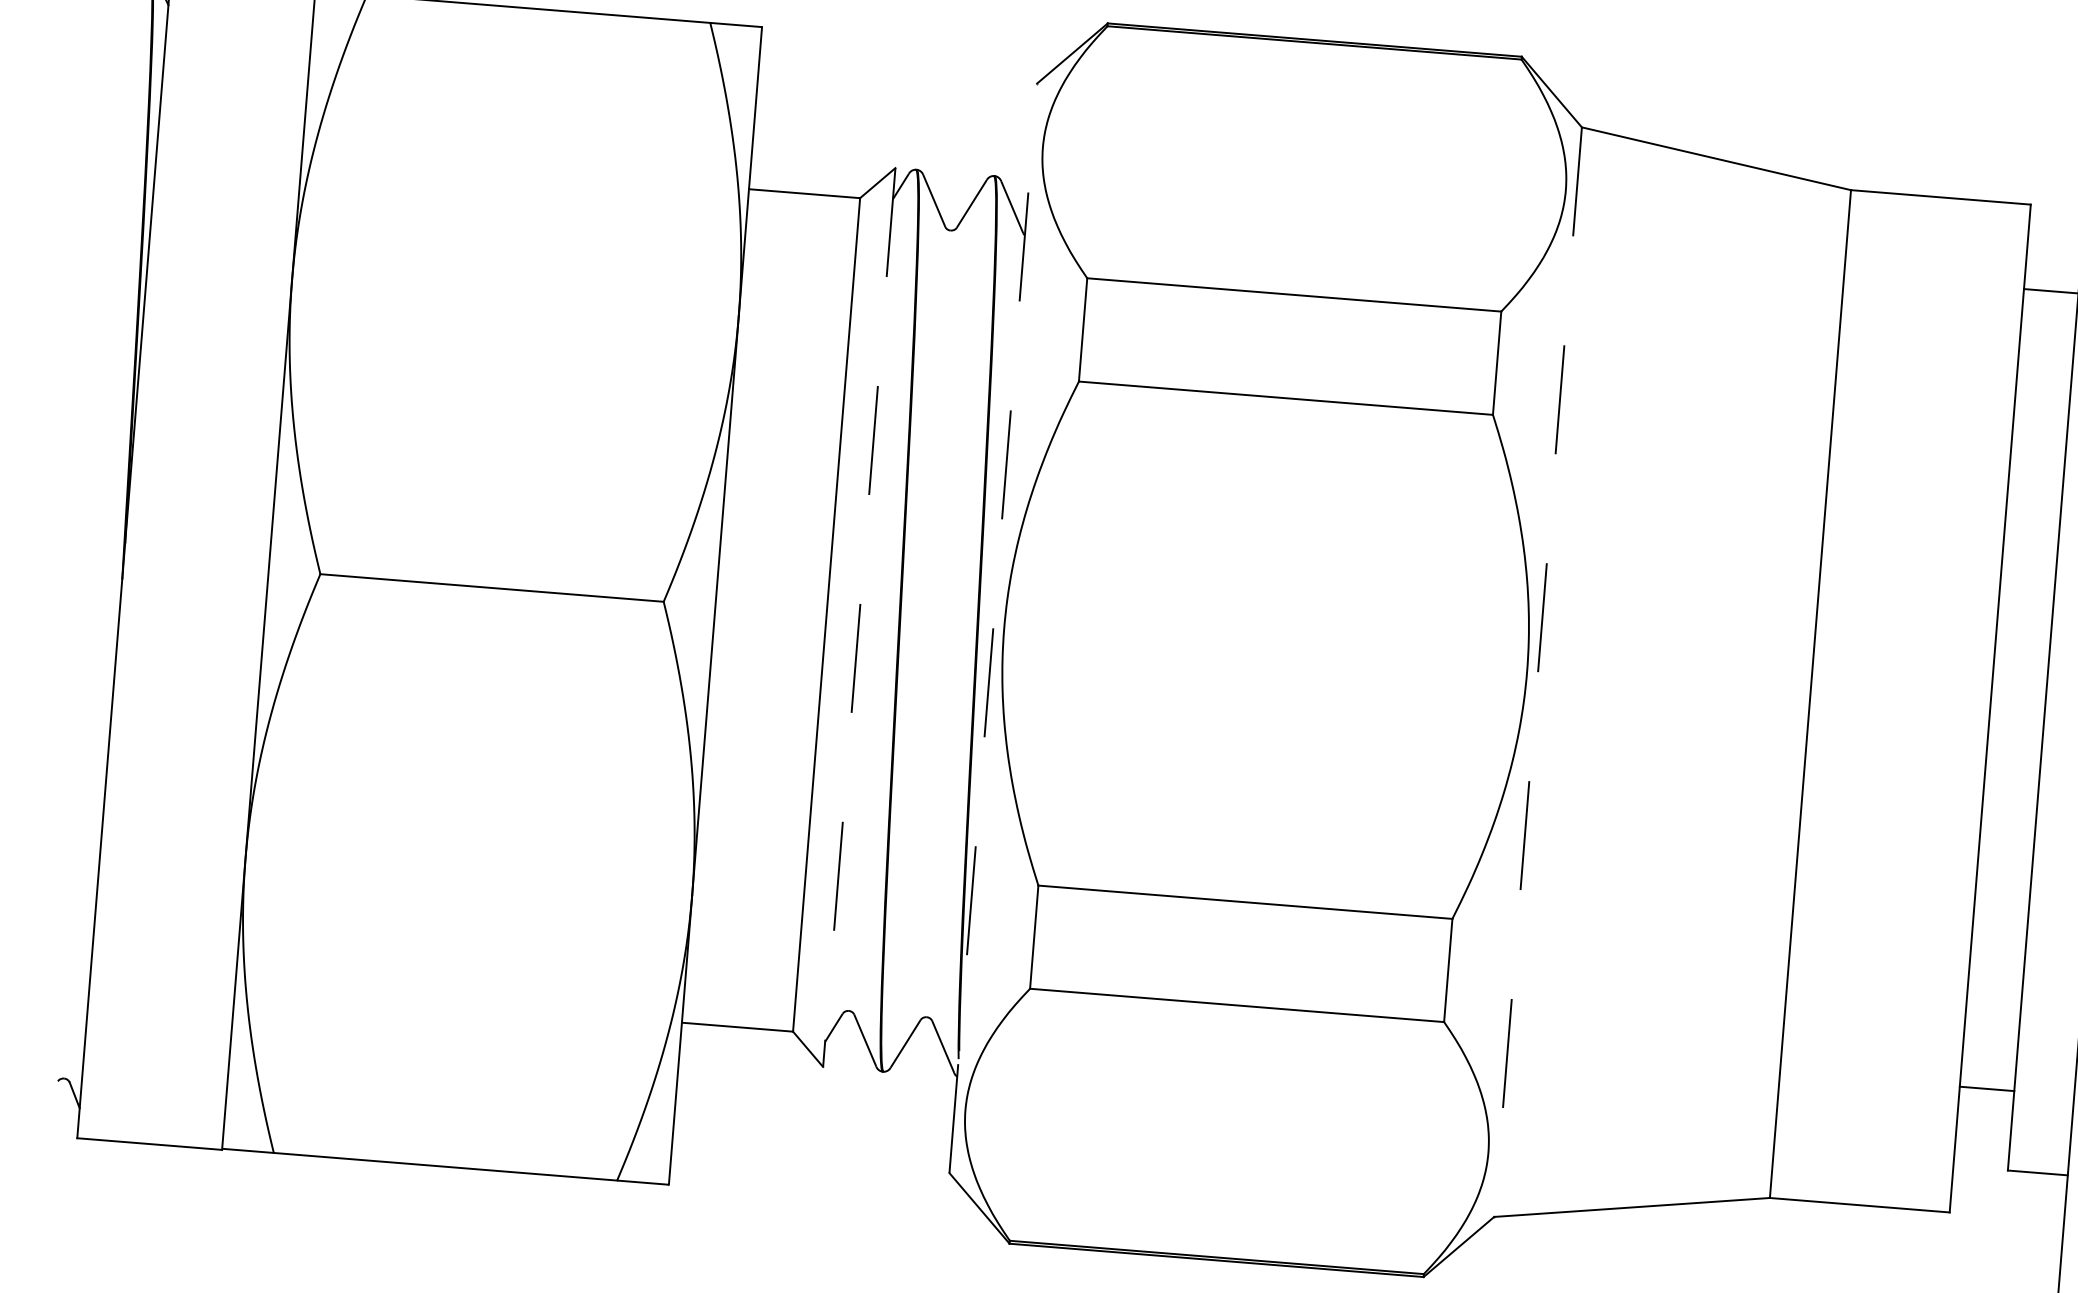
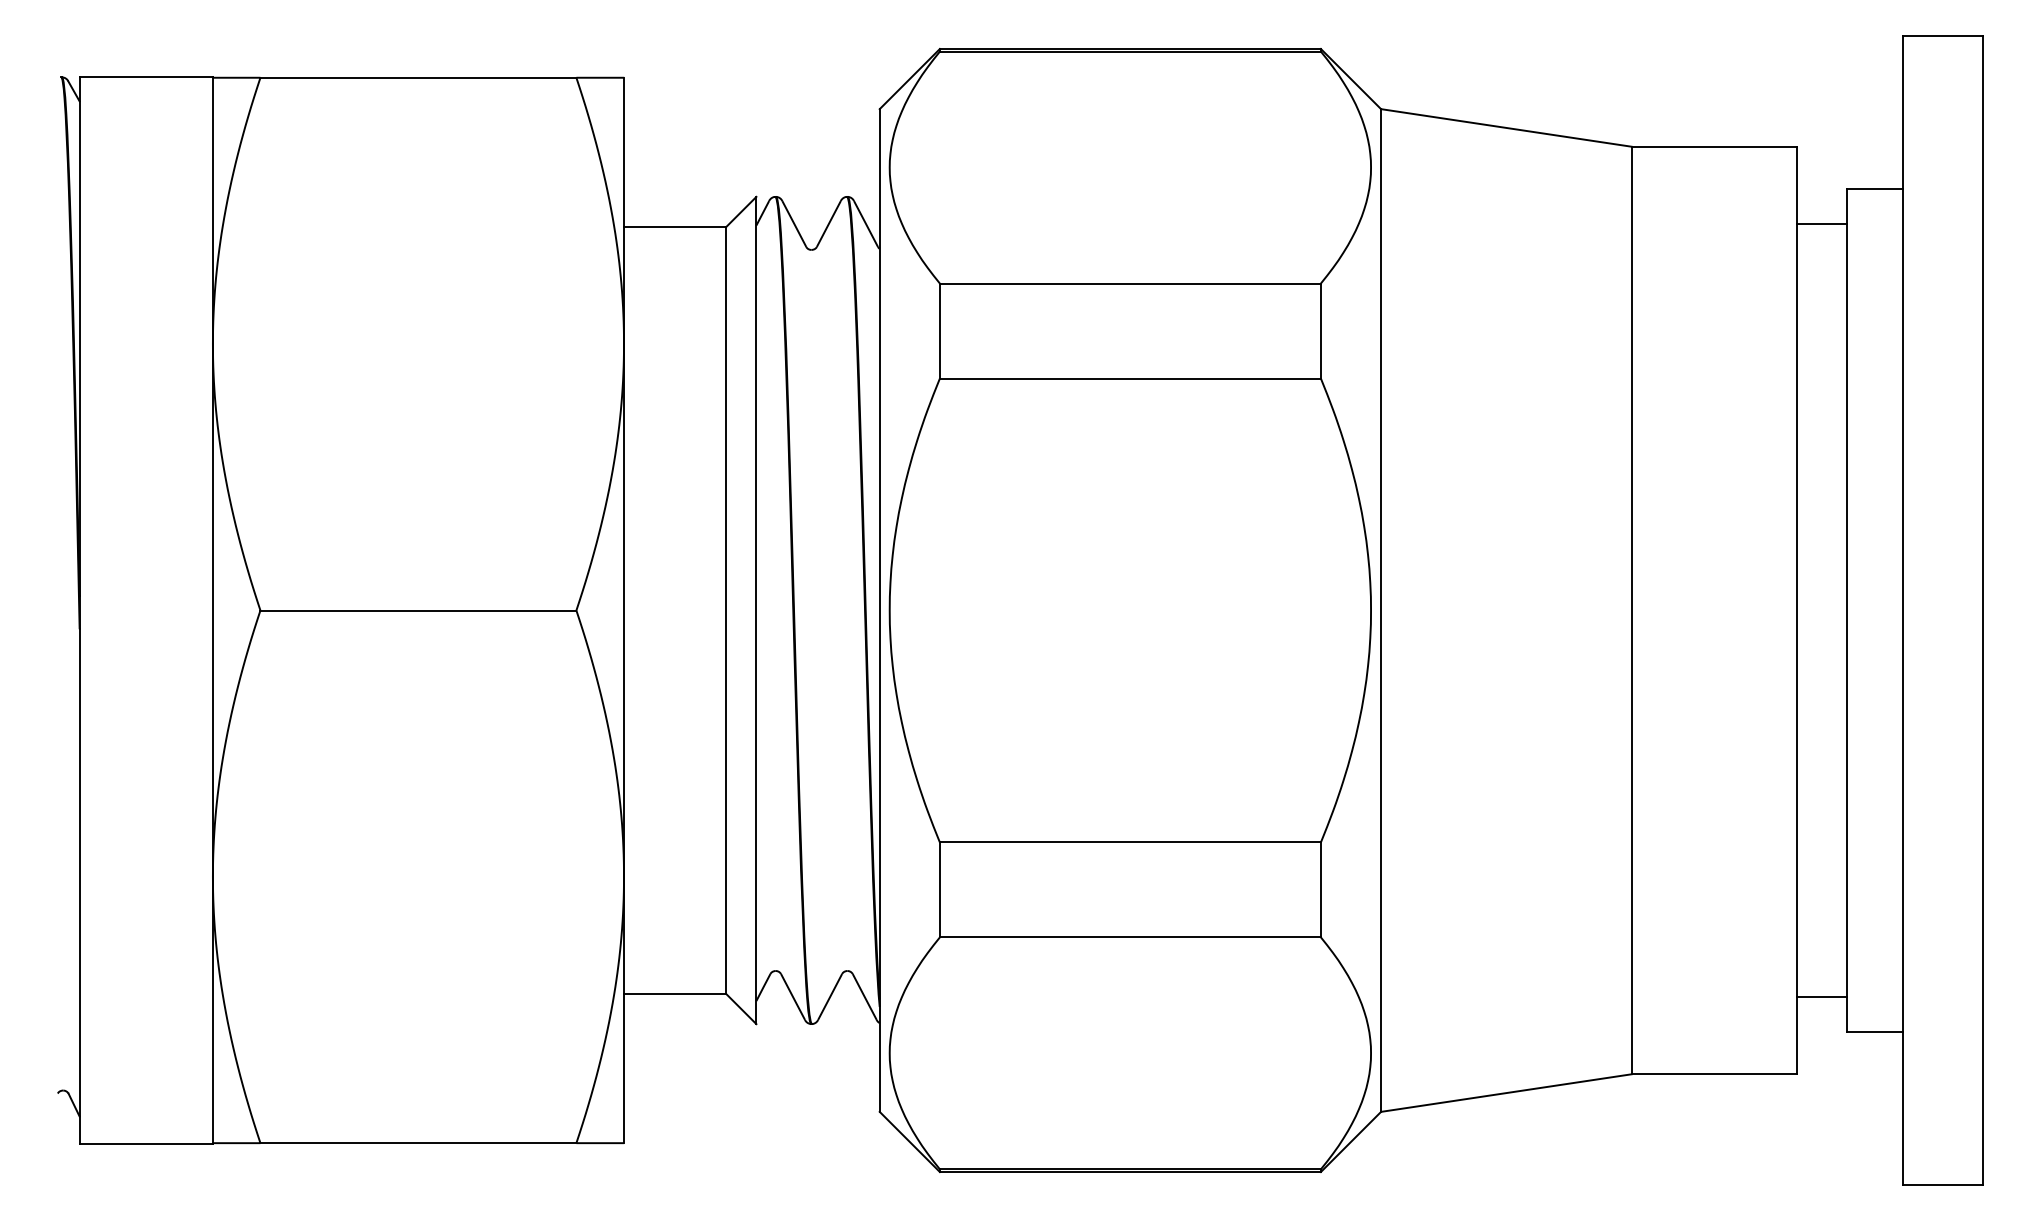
line: (859, 617) -> (756, 610), dashed -> solid
line: (993, 628) -> (879, 610), dashed -> solid
line: (1538, 673) -> (1381, 611), dashed -> solid
line: (1987, 1088) -> (1822, 996), moved

